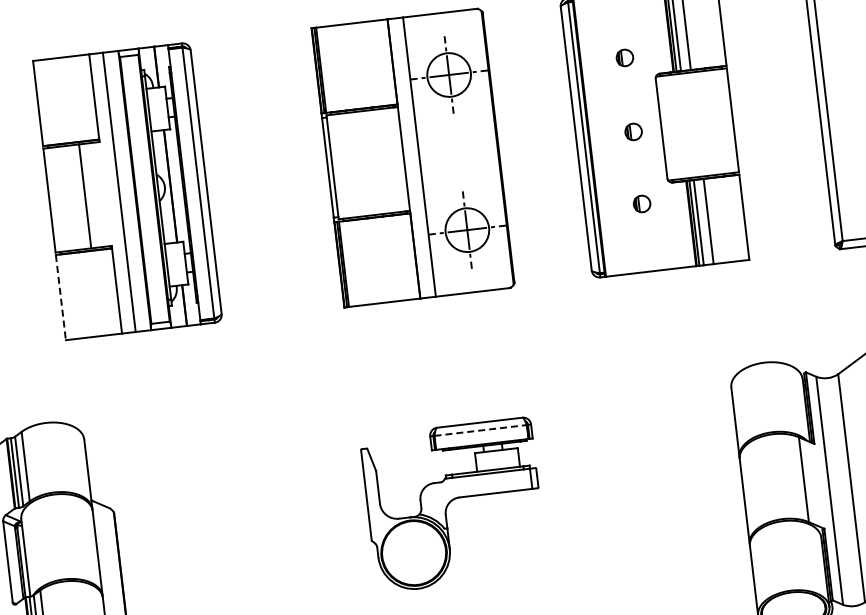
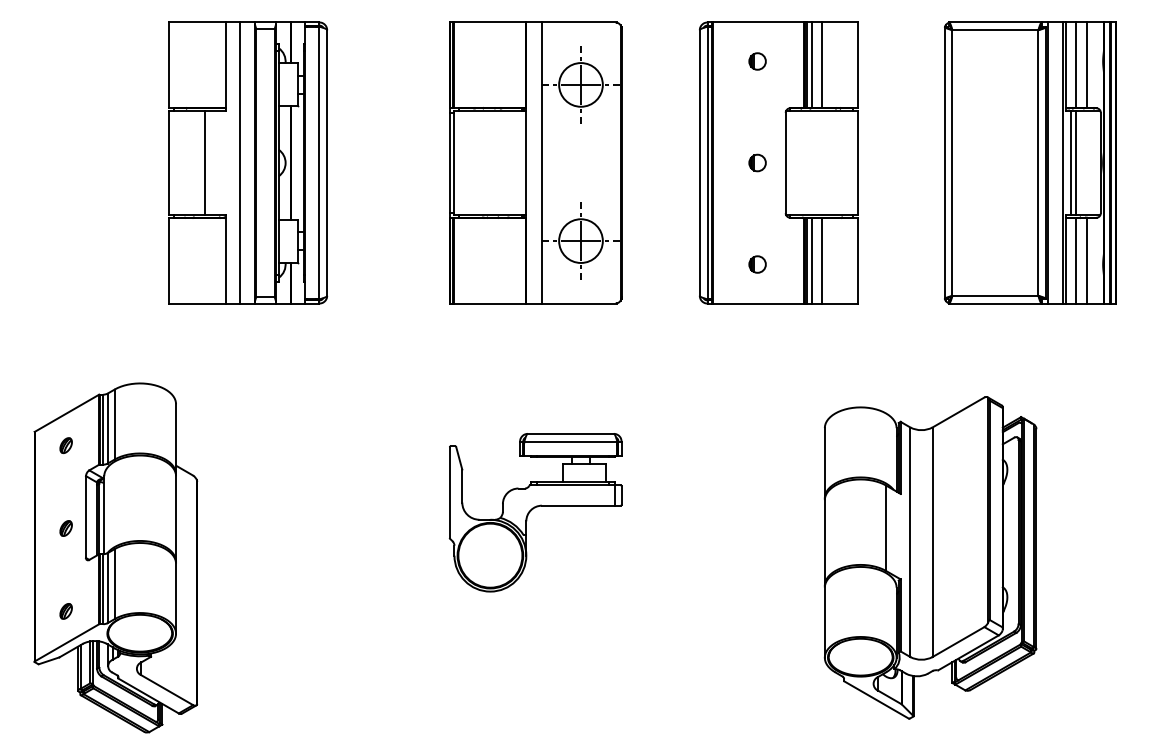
part: (624, 57) -> (757, 61), moved
part: (642, 203) -> (757, 264), moved
line: (60, 297) -> (169, 260), dashed -> solid
line: (480, 430) -> (570, 441), dashed -> solid

